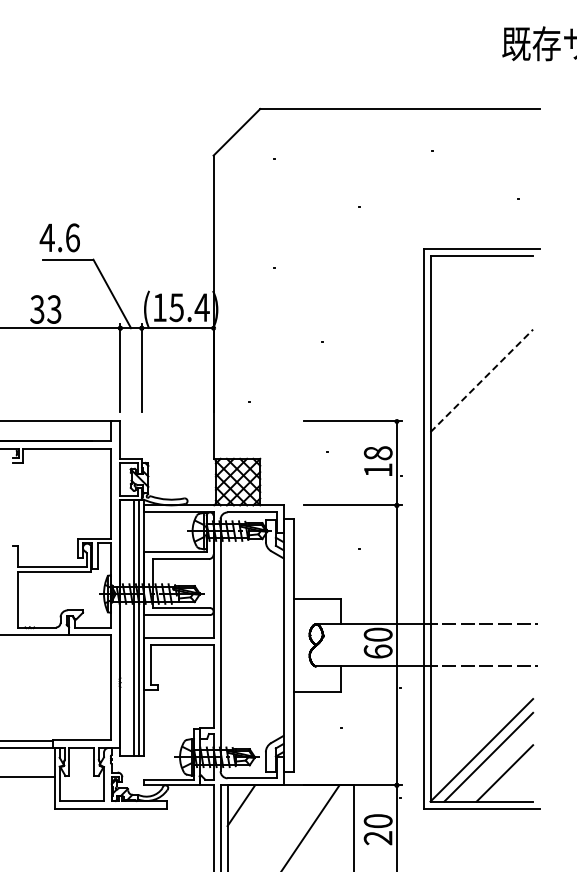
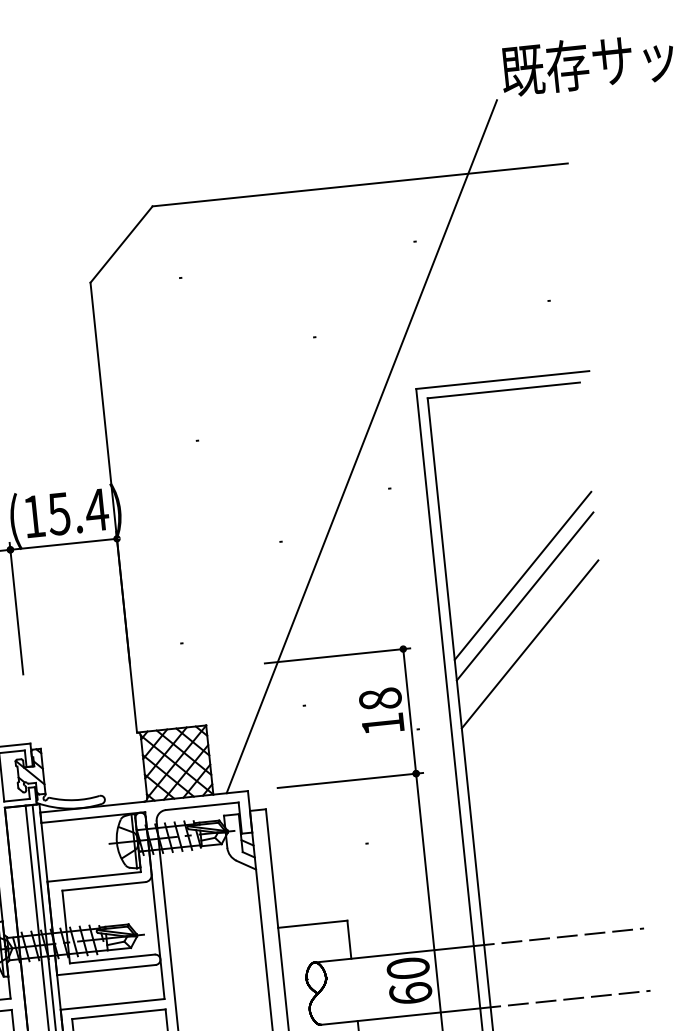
line: (383, 283) -> (362, 446), added
line: (481, 380) -> (522, 575), dashed -> solid
line: (481, 394) -> (524, 596), added
line: (481, 426) -> (529, 643), added

